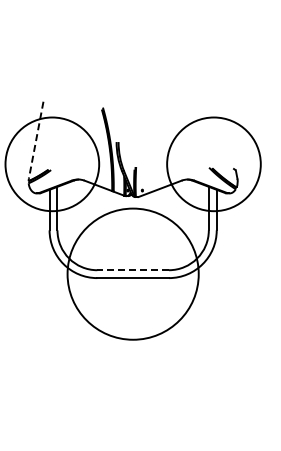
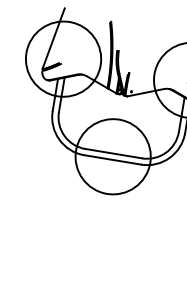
line: (36, 140) -> (54, 38), dashed -> solid
line: (133, 270) -> (113, 153), dashed -> solid
circle: (133, 274) -> (113, 157), size x0.71

